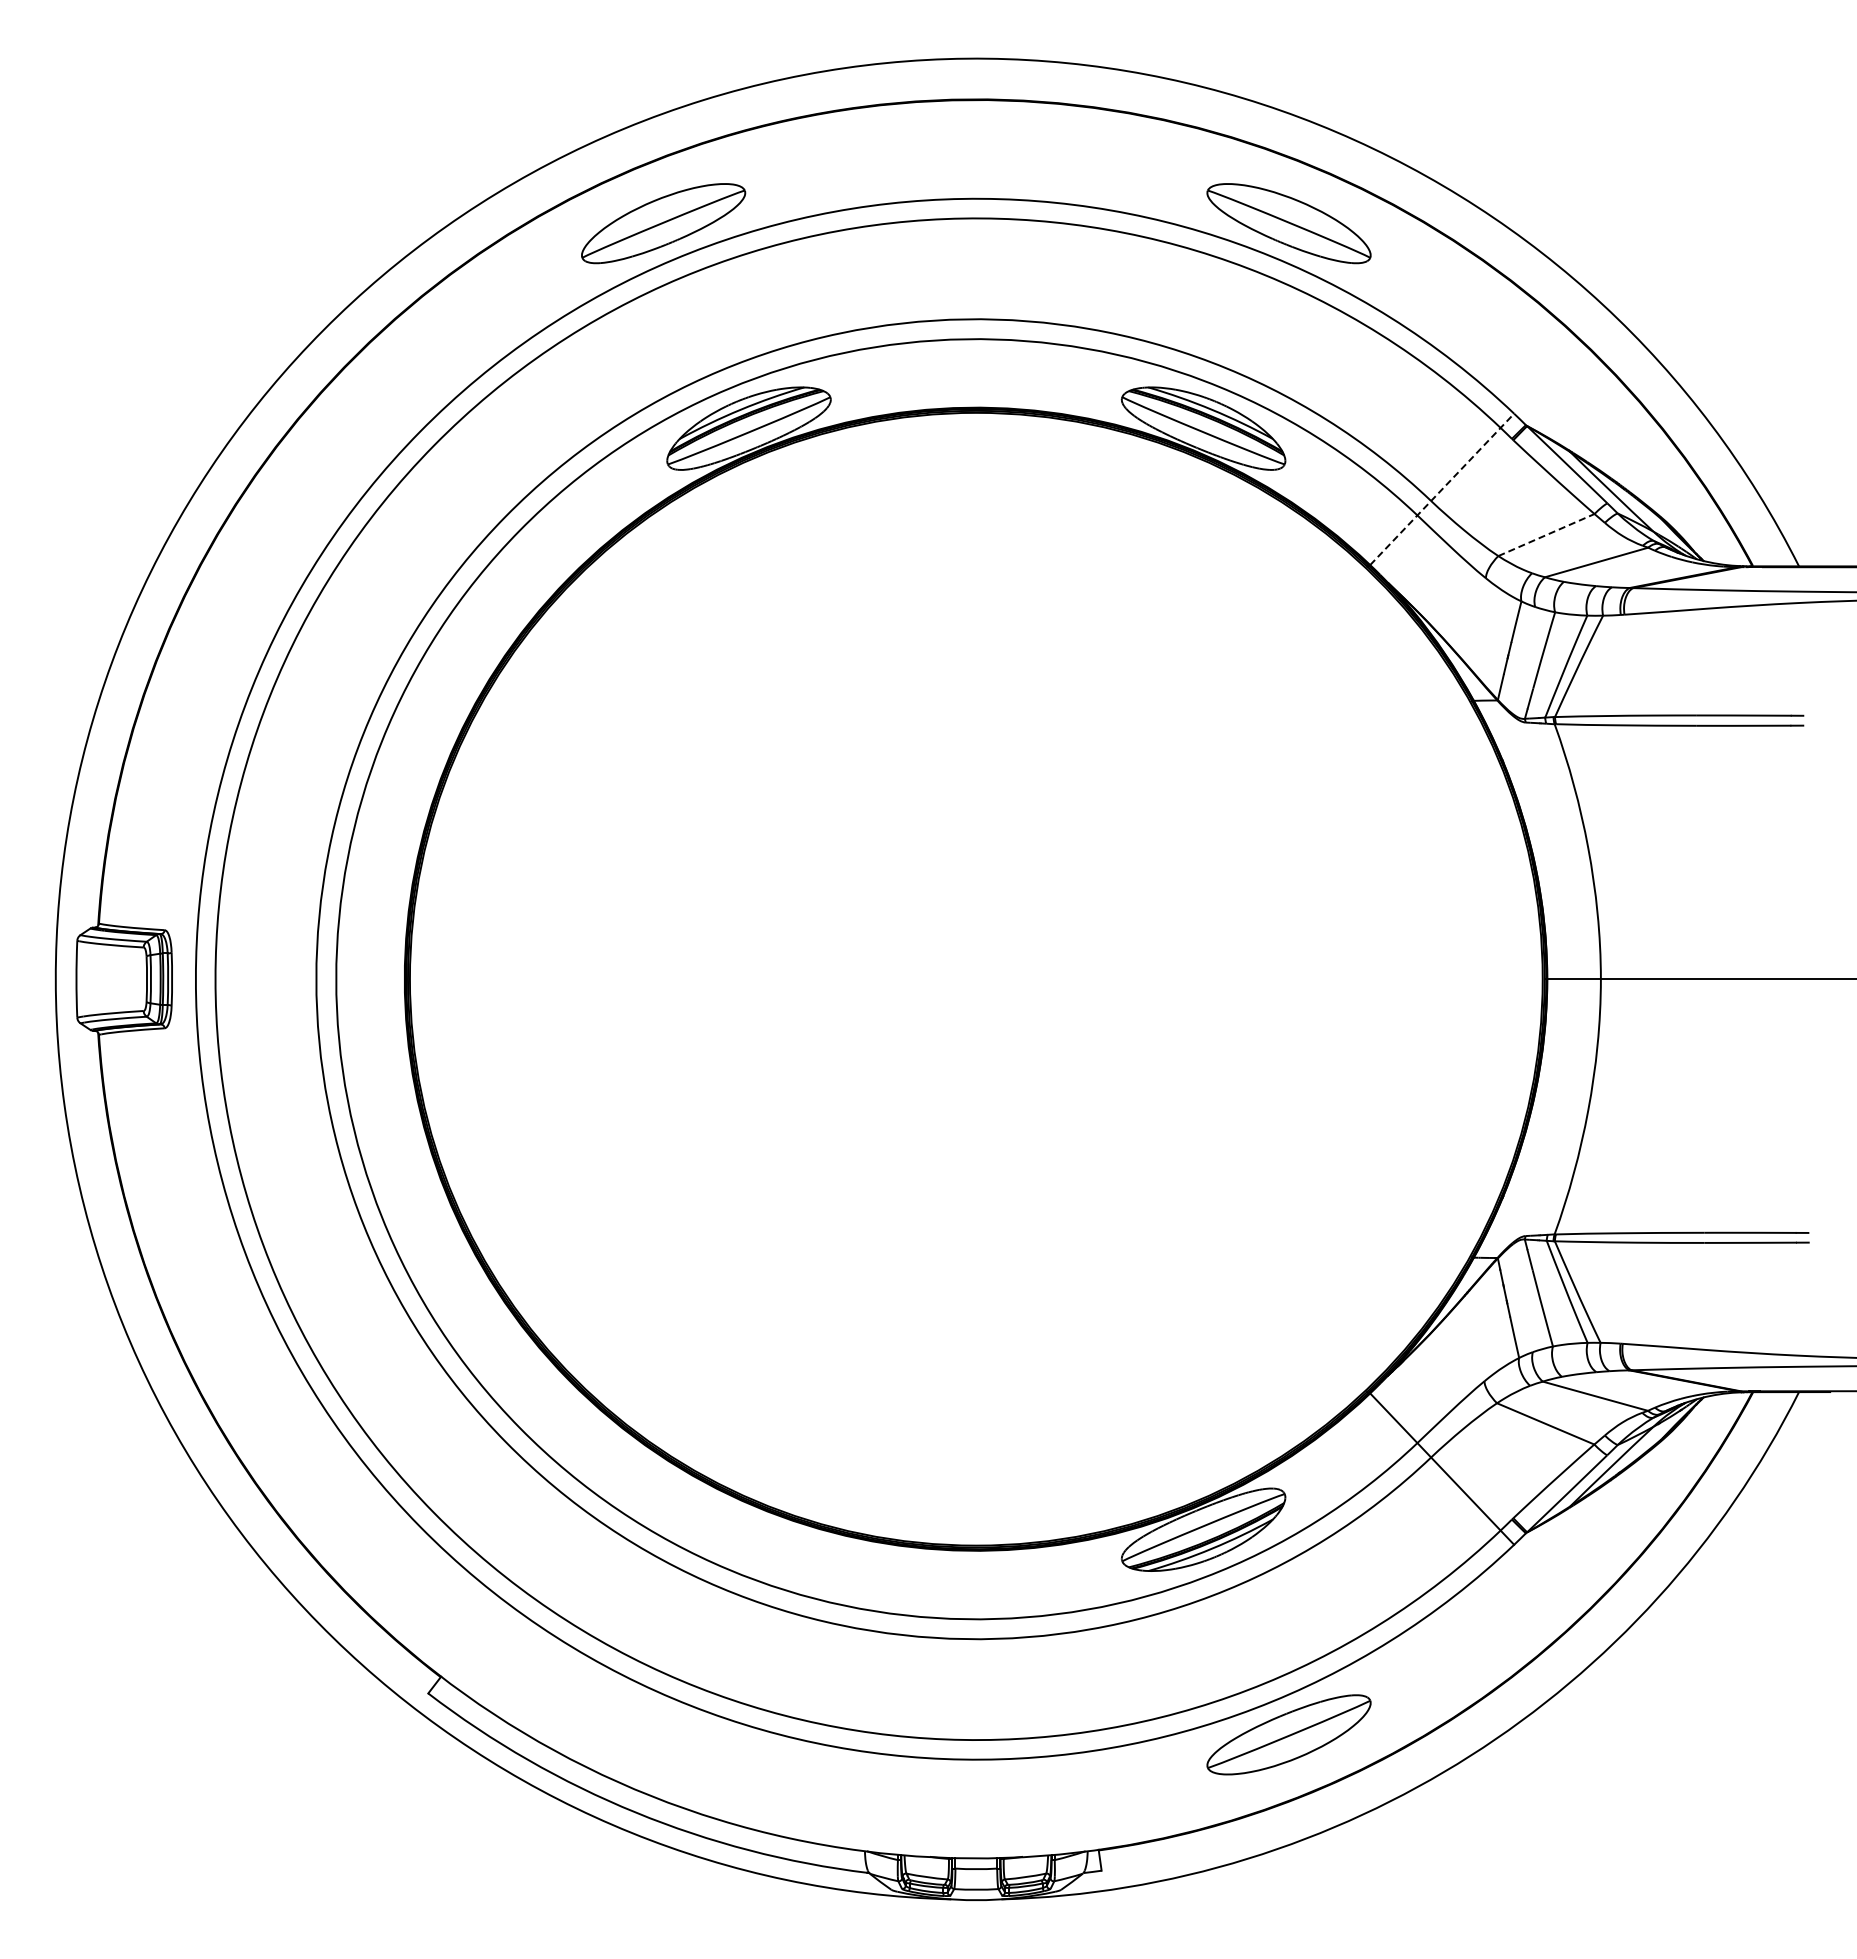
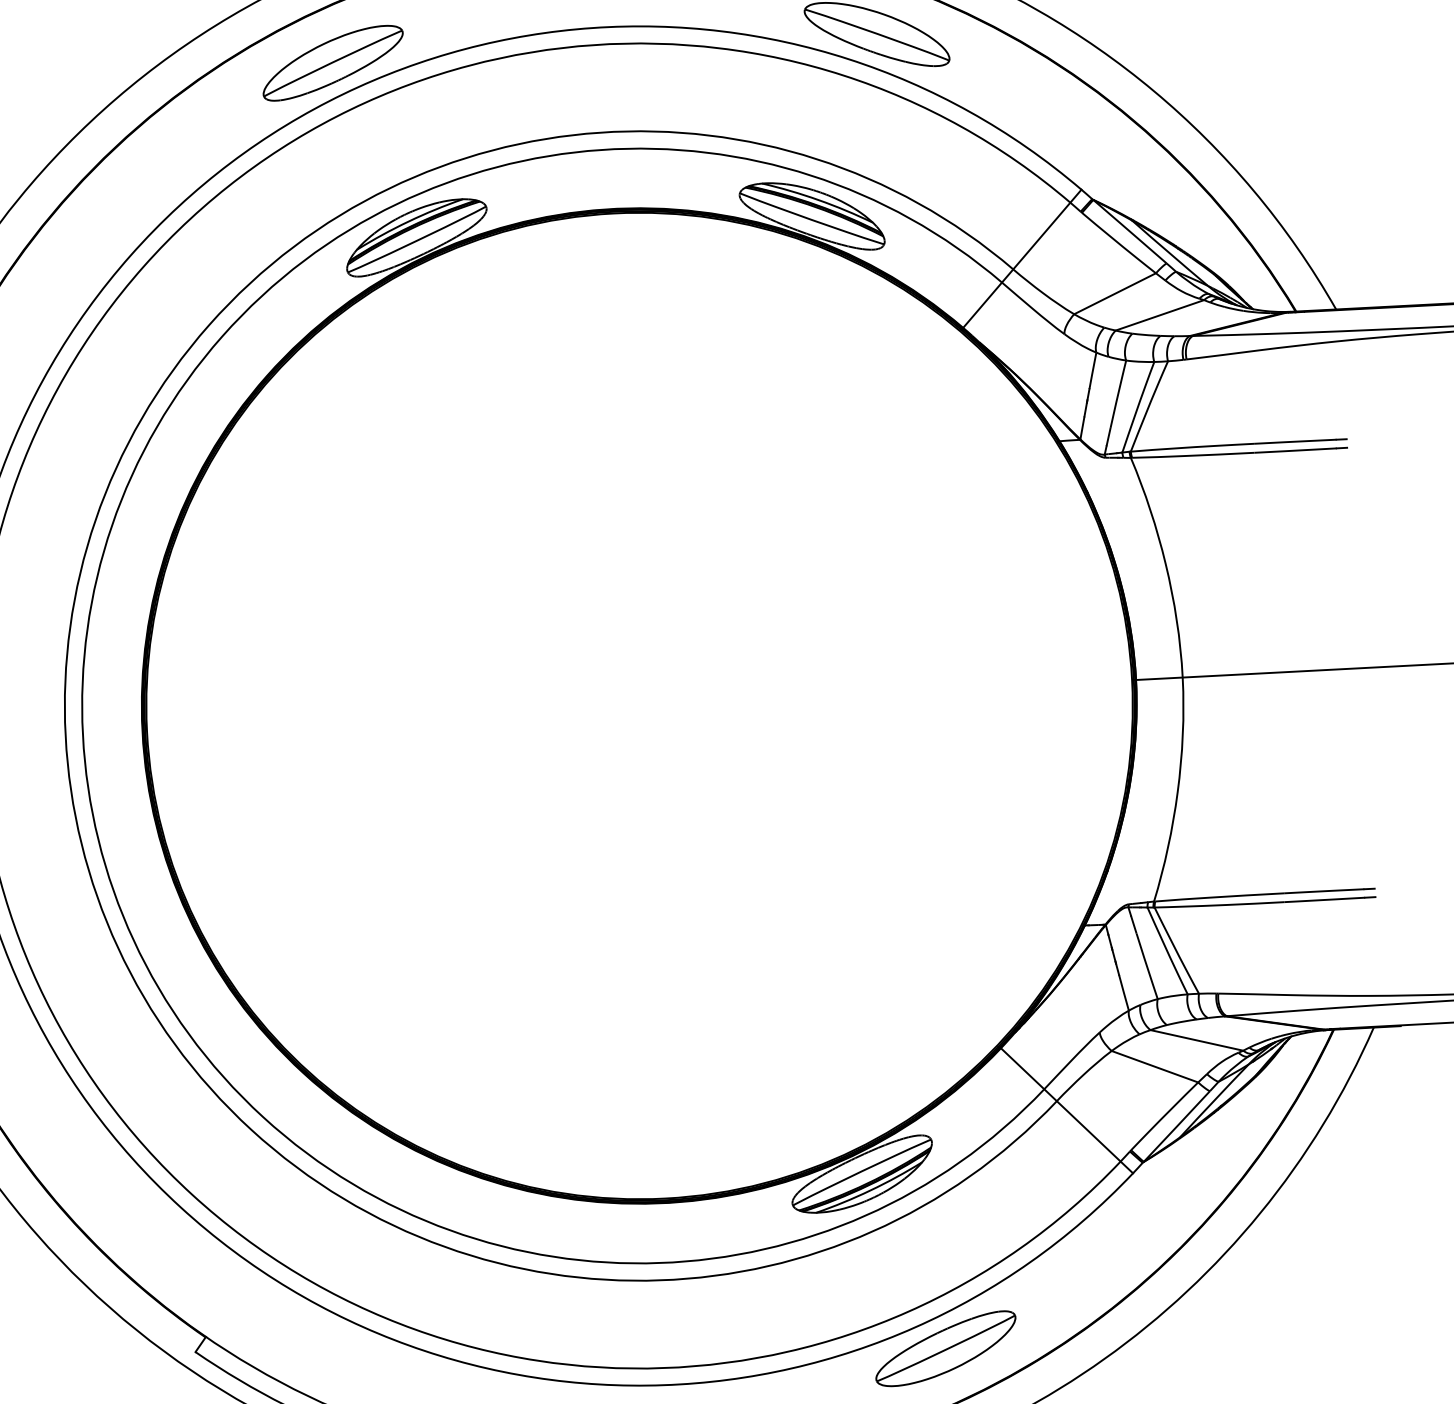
line: (1442, 489) -> (1022, 258), dashed -> solid
line: (1546, 534) -> (1115, 293), dashed -> solid

